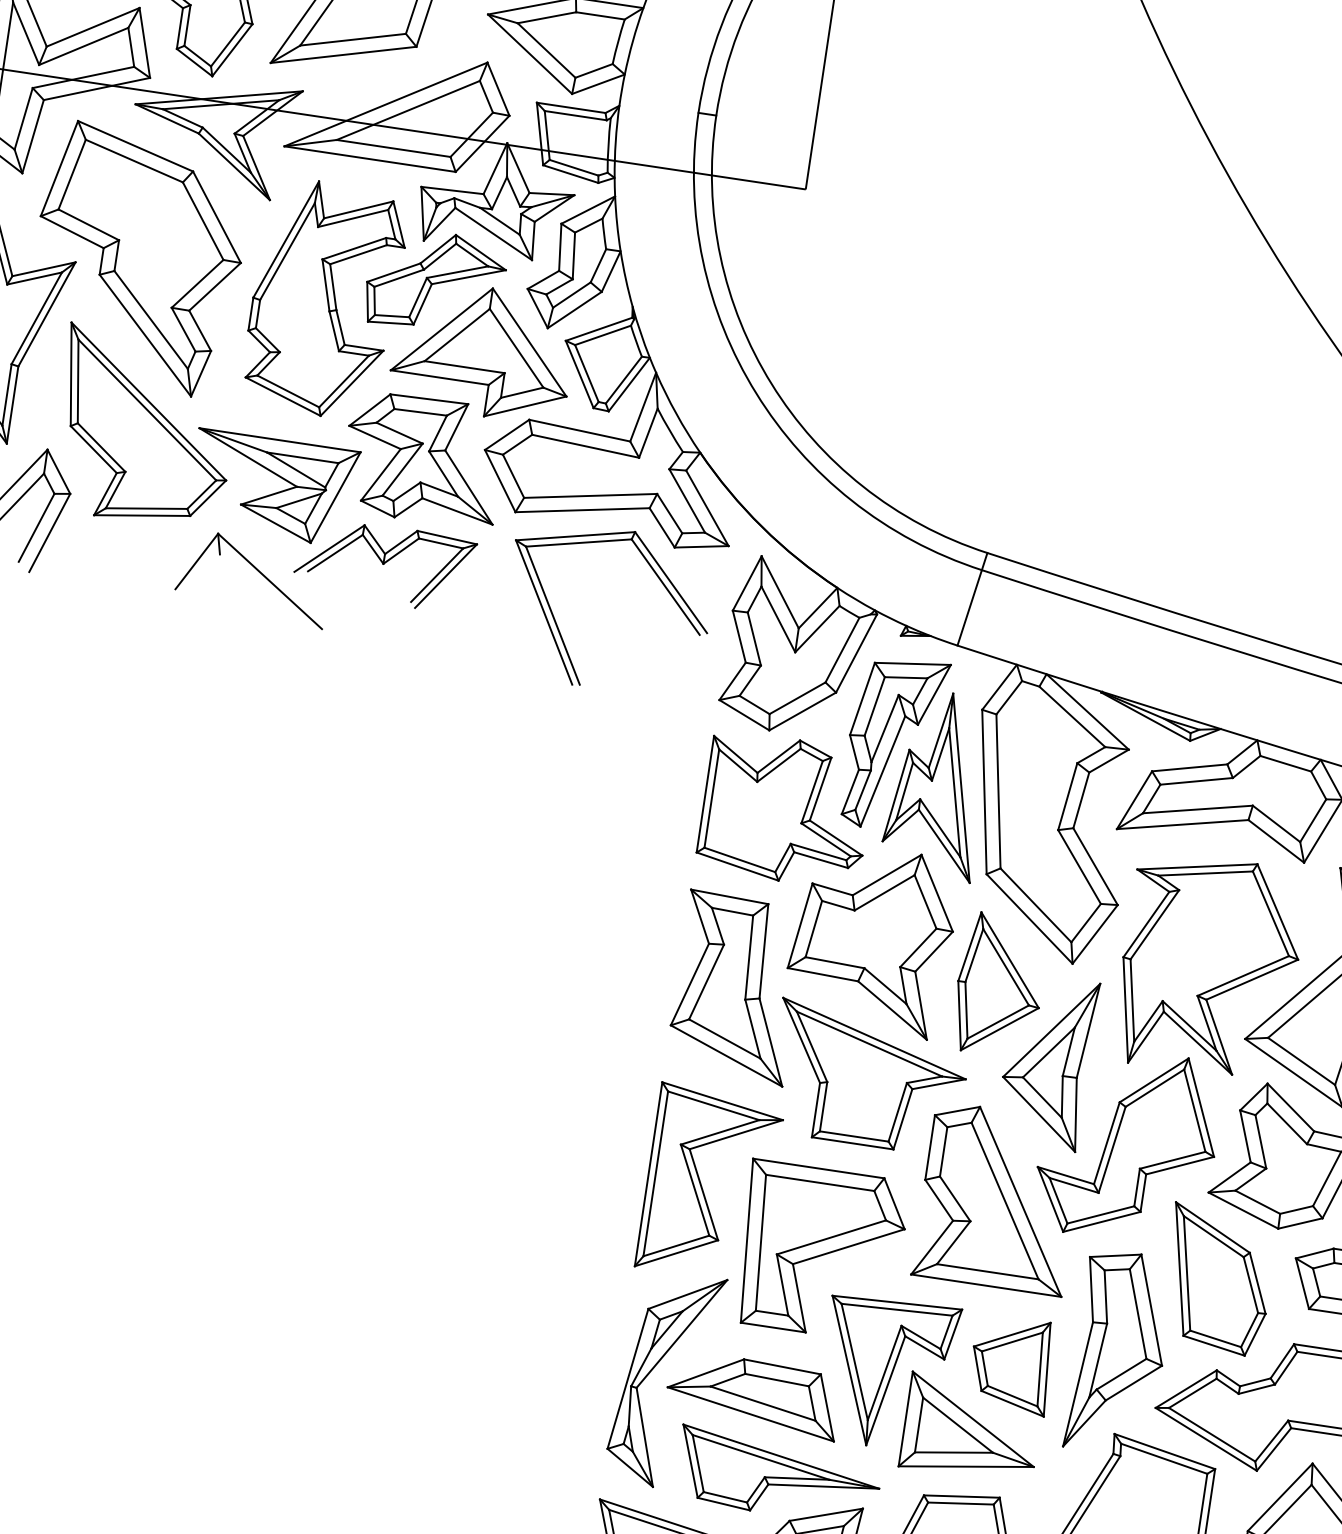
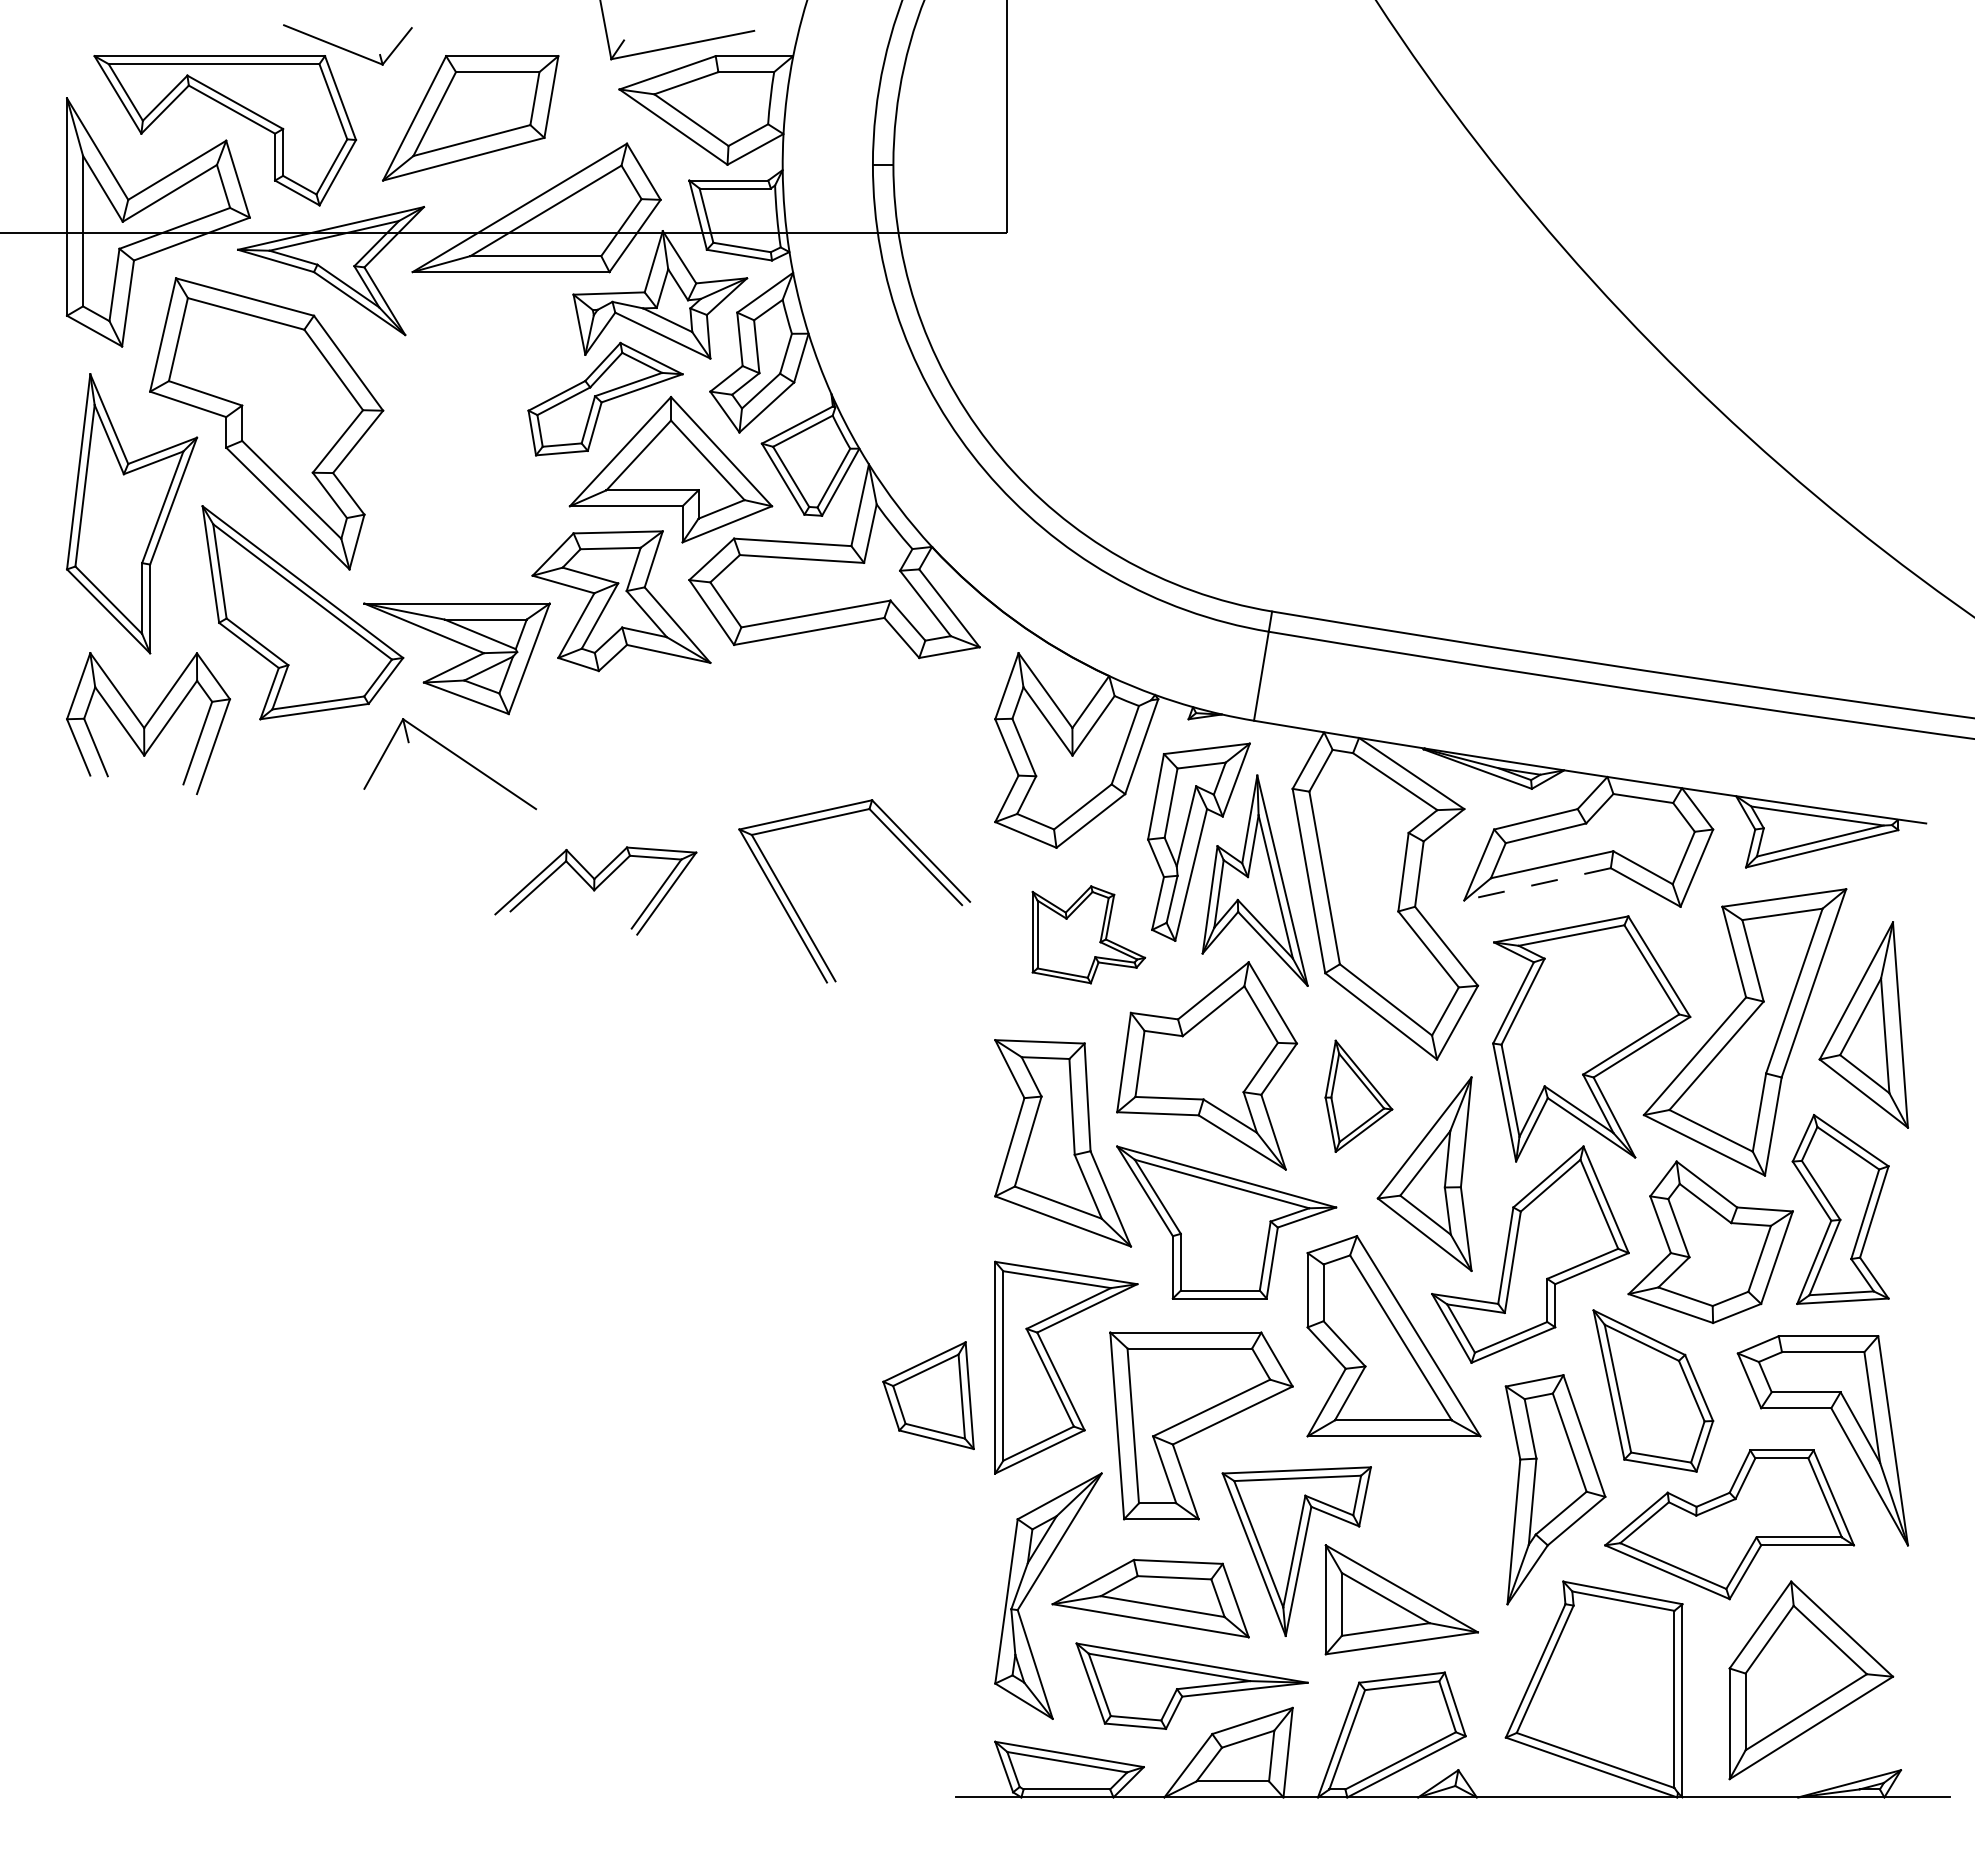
part: (324, 299) -> (483, 437), removed
part: (384, 564) -> (595, 890), moved
part: (560, 631) -> (804, 924), moved
part: (785, 809) -> (1088, 934), size x0.6
line: (1182, 824) -> (1537, 884), solid -> dashed
part: (999, 985) -> (1358, 1096), size x0.7
part: (1011, 1364) -> (928, 1395), moved

